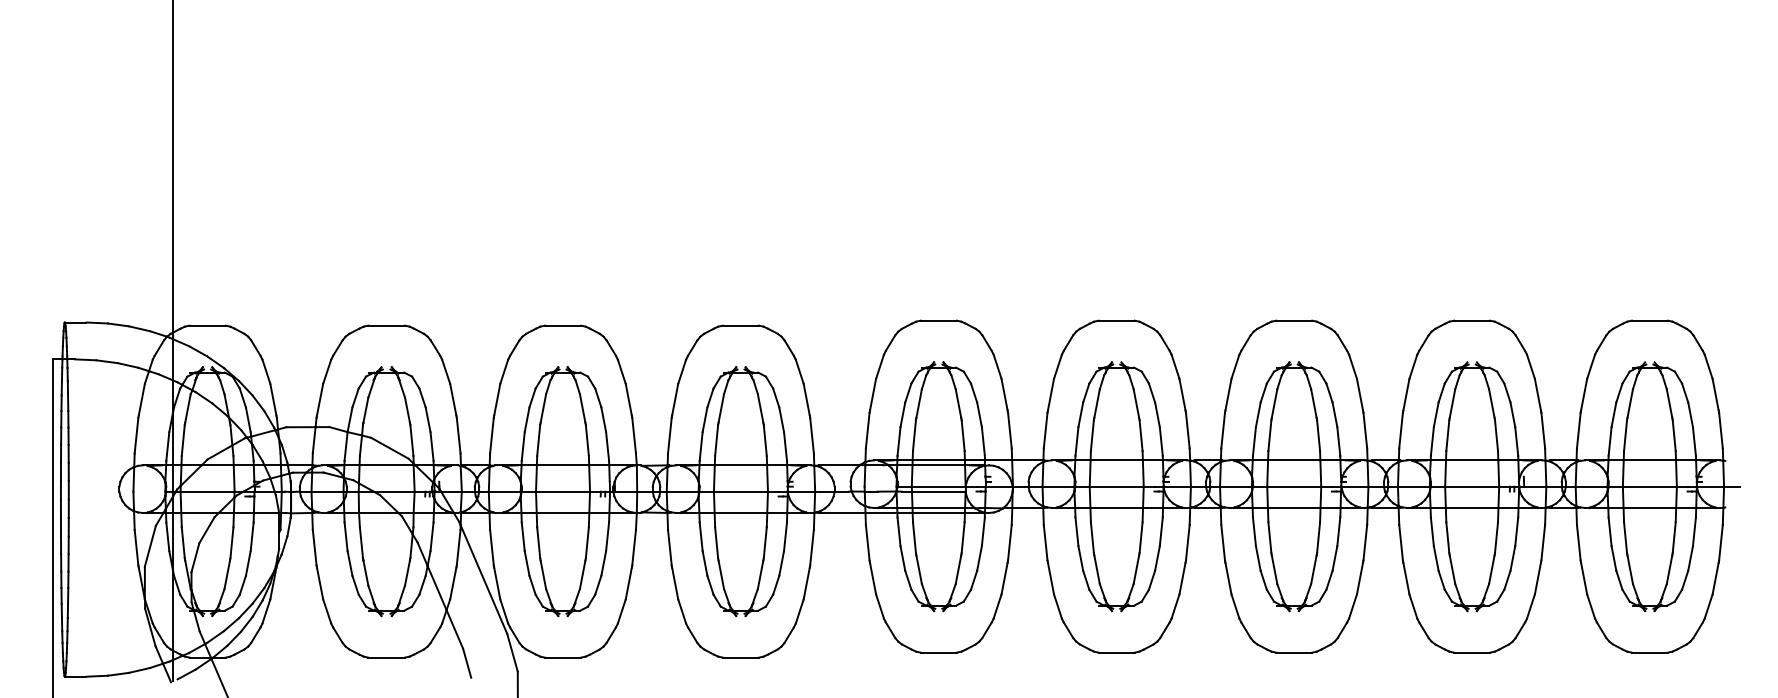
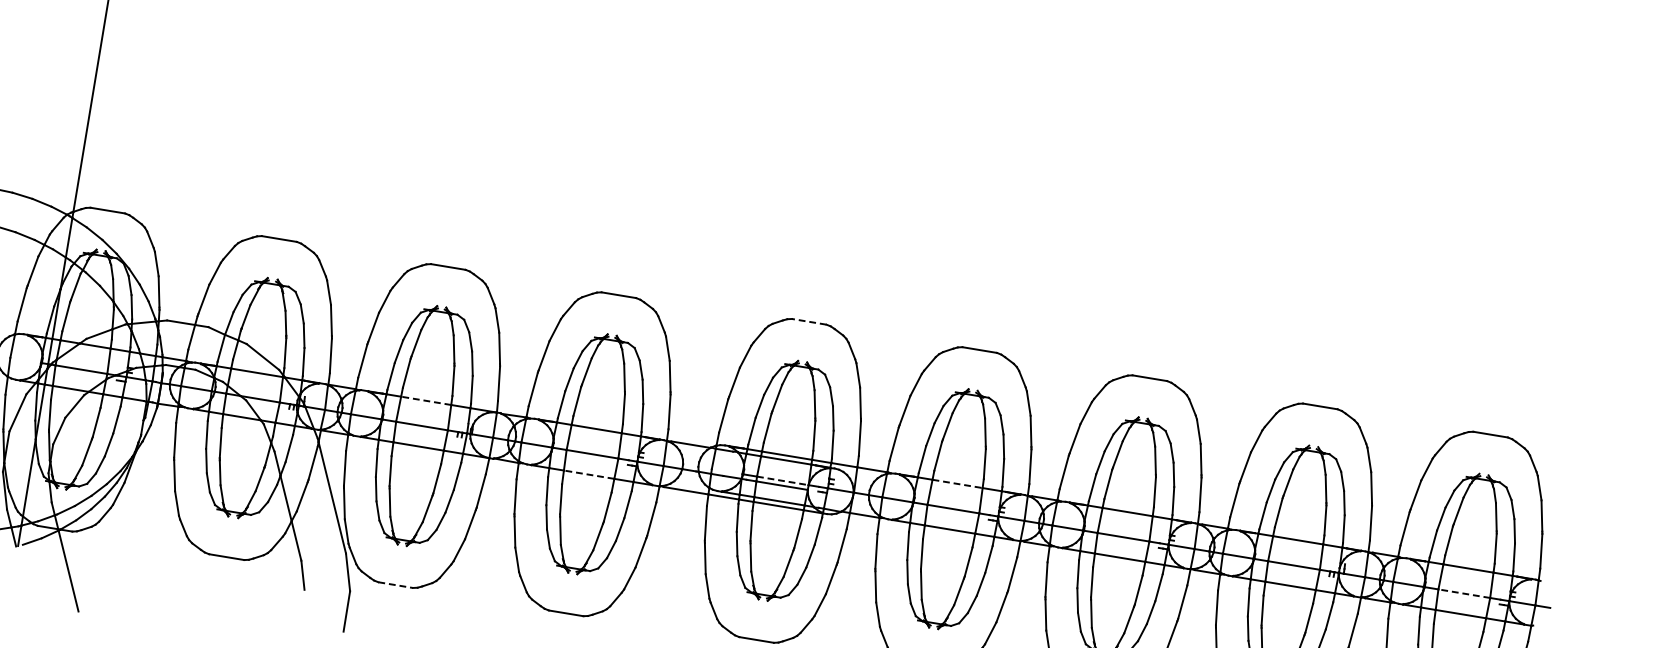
line: (938, 320) -> (808, 321), solid -> dashed
line: (1117, 460) -> (958, 484), solid -> dashed
line: (562, 465) -> (425, 400), solid -> dashed
line: (938, 486) -> (782, 480), solid -> dashed
line: (1649, 486) -> (1463, 593), solid -> dashed
line: (740, 512) -> (588, 474), solid -> dashed
line: (563, 657) -> (396, 585), solid -> dashed

